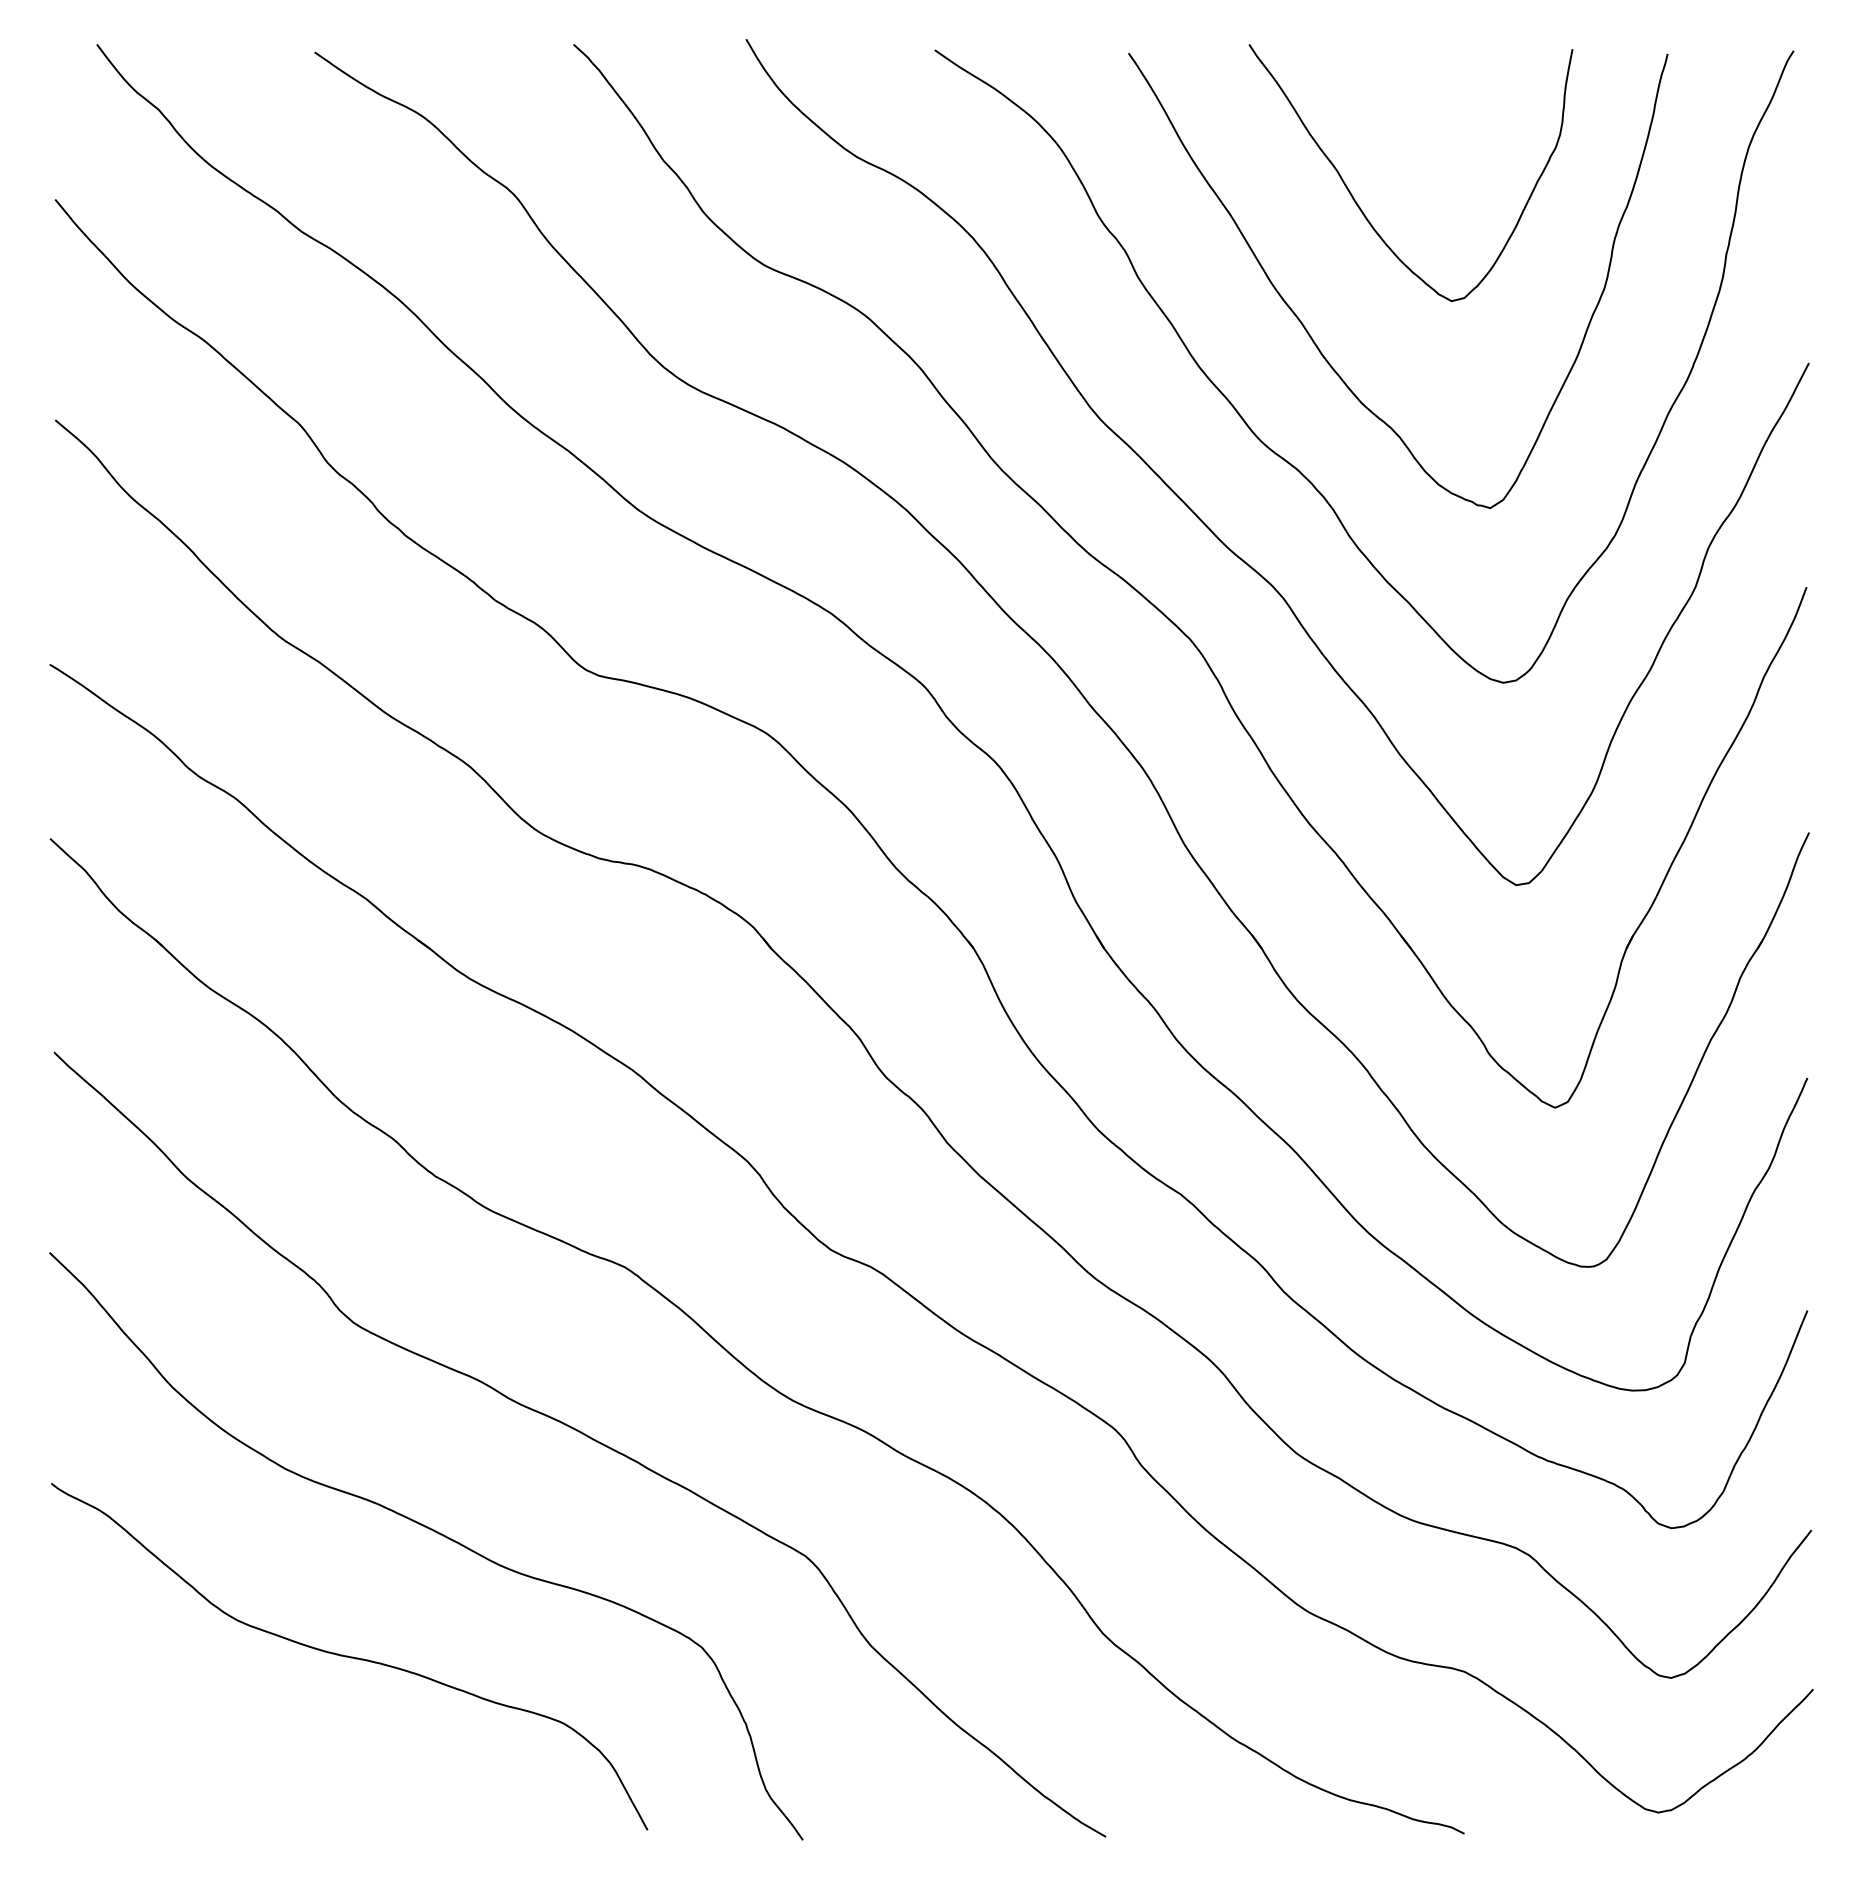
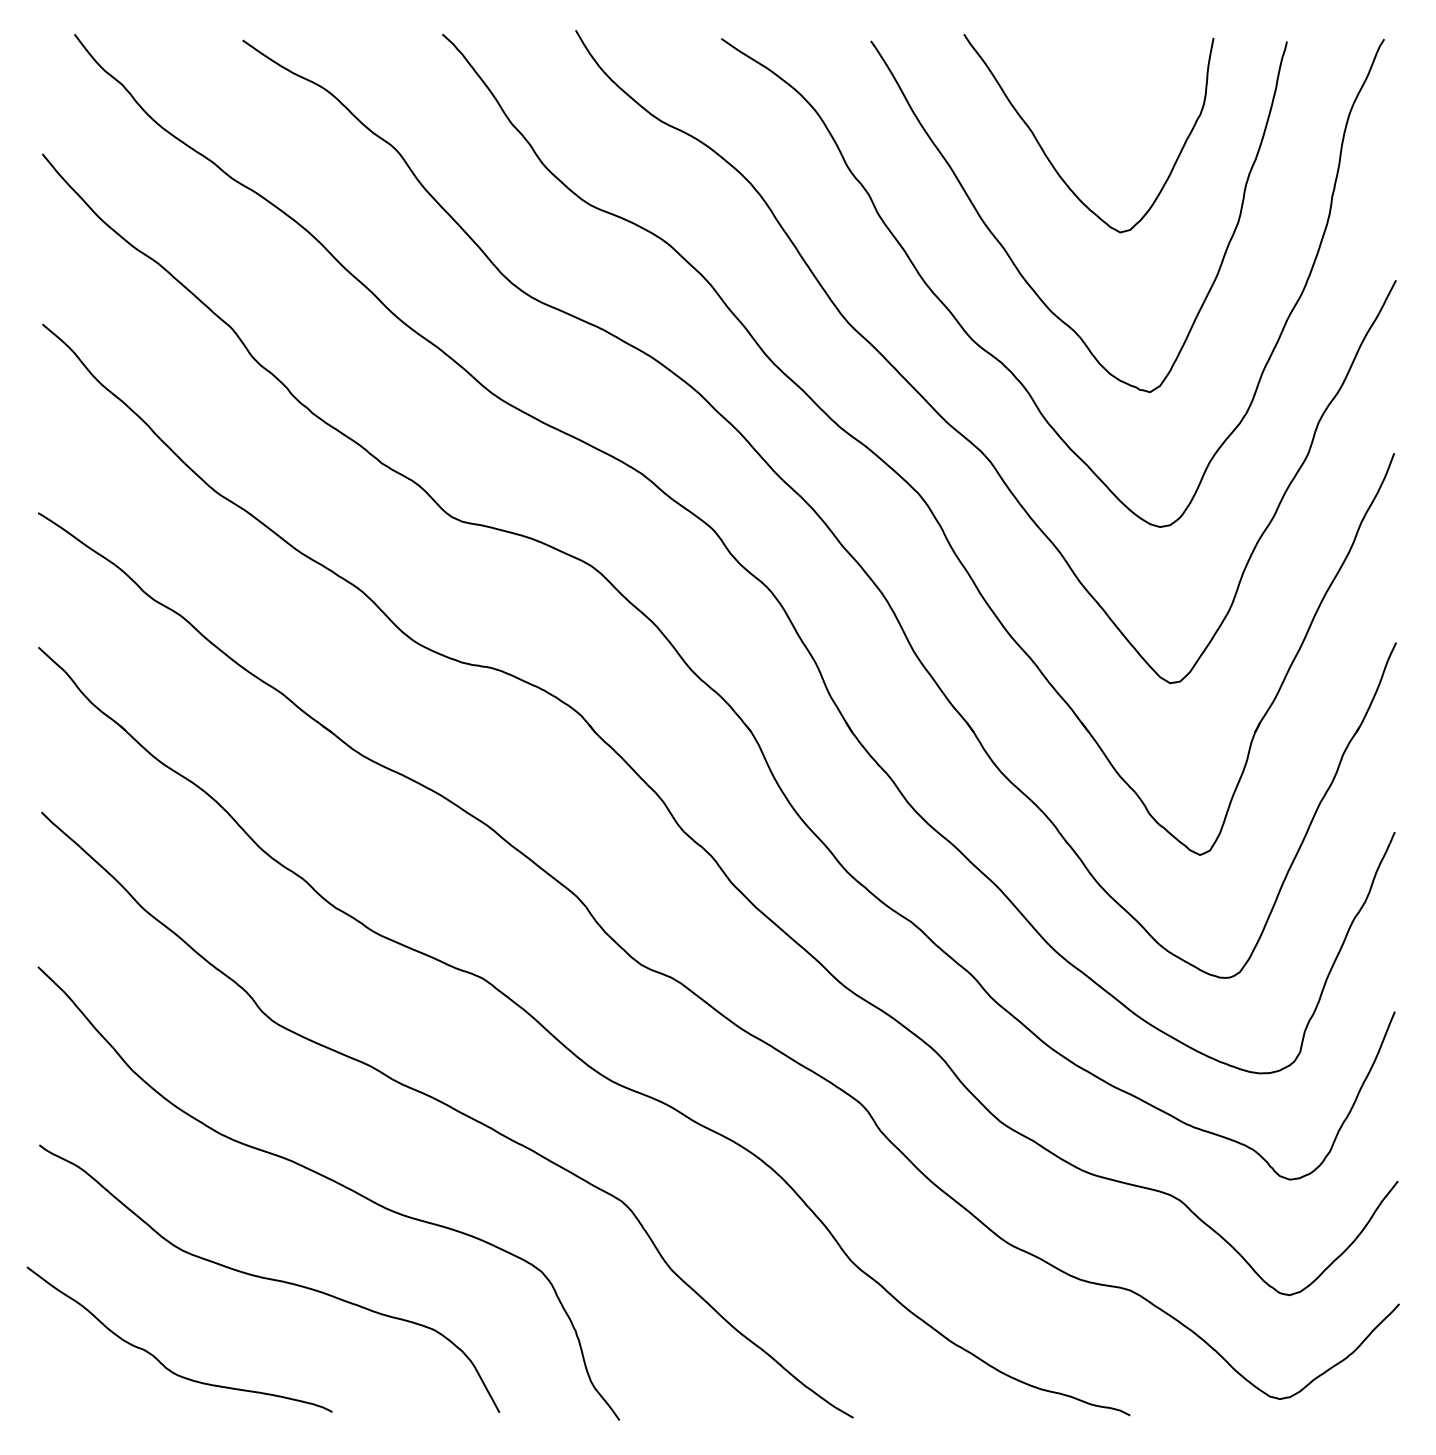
curve: (211, 1766) -> (163, 1363), added

